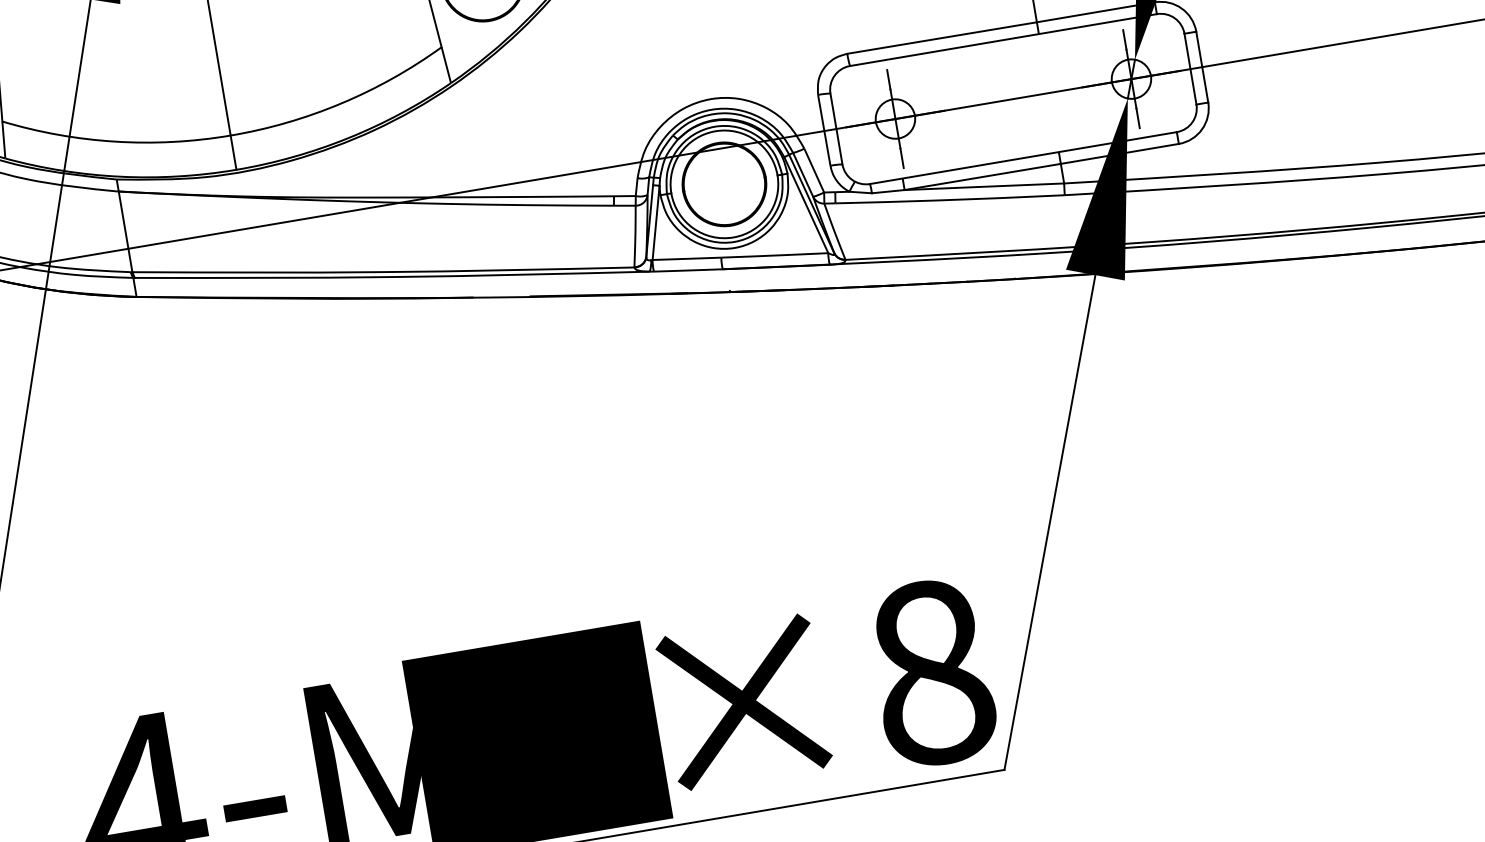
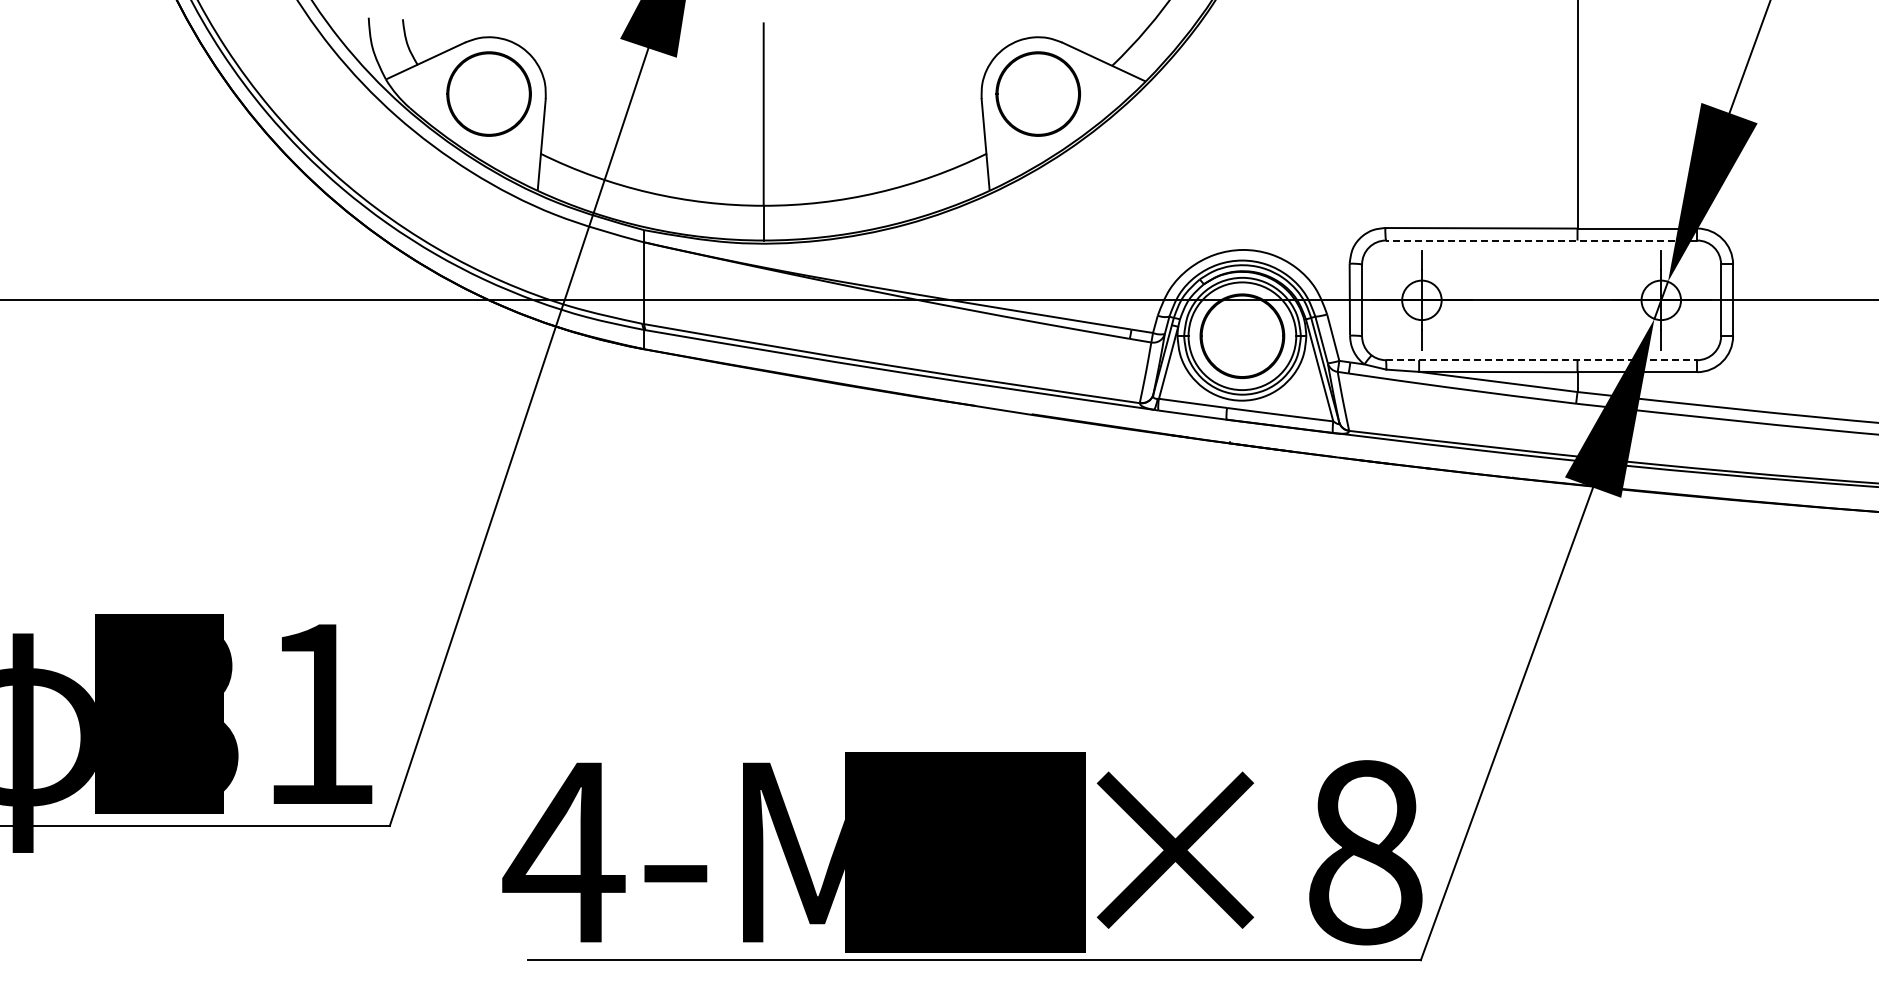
line: (1003, 40) -> (1541, 240), solid -> dashed
line: (1023, 158) -> (1541, 360), solid -> dashed

